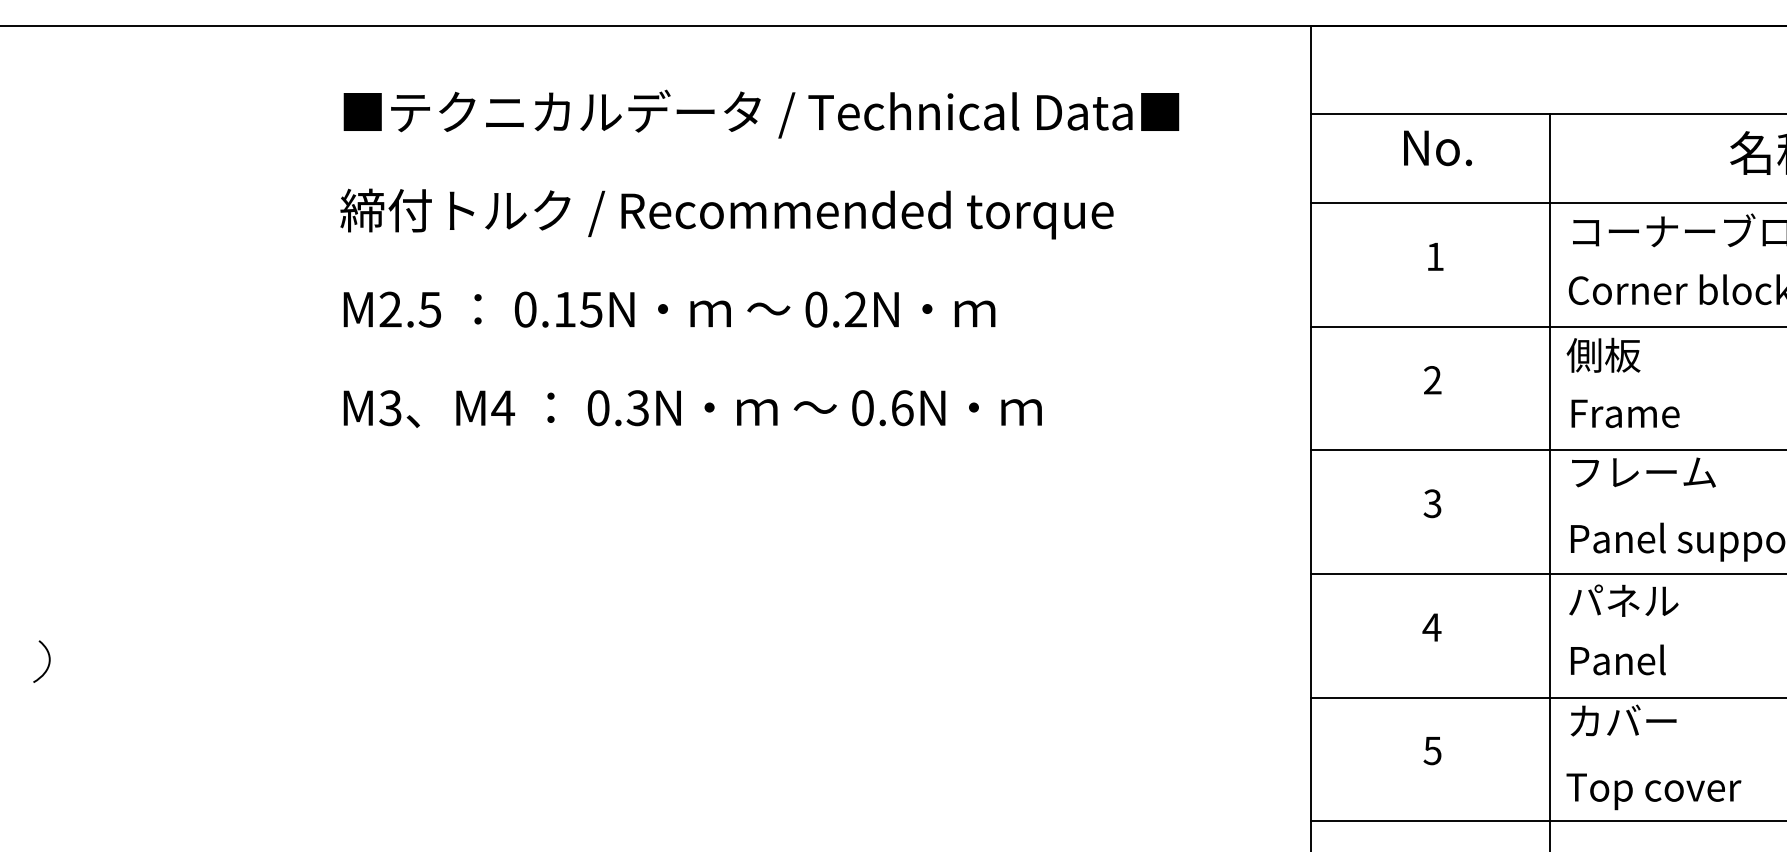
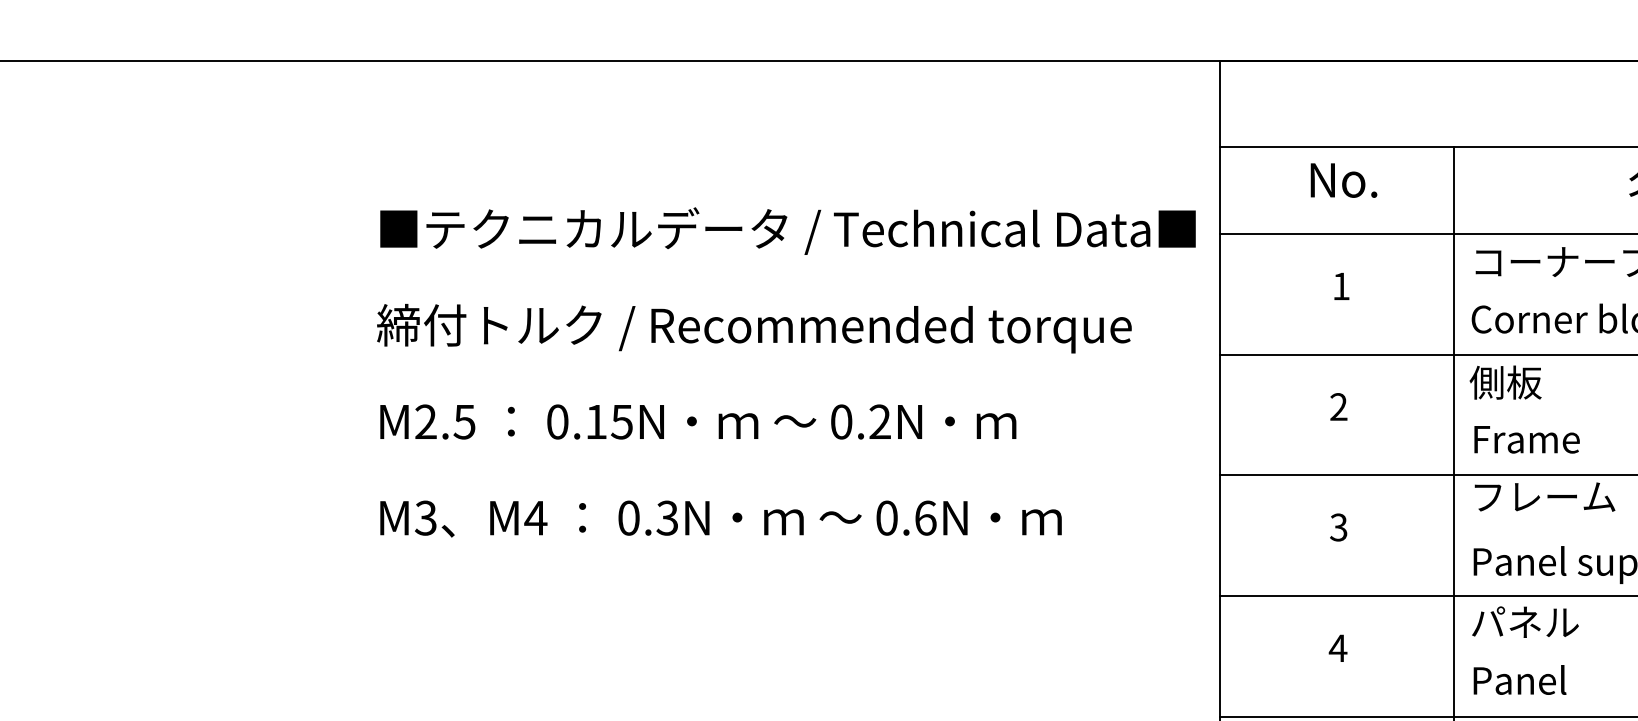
text: (759, 258) -> (786, 372), moved

